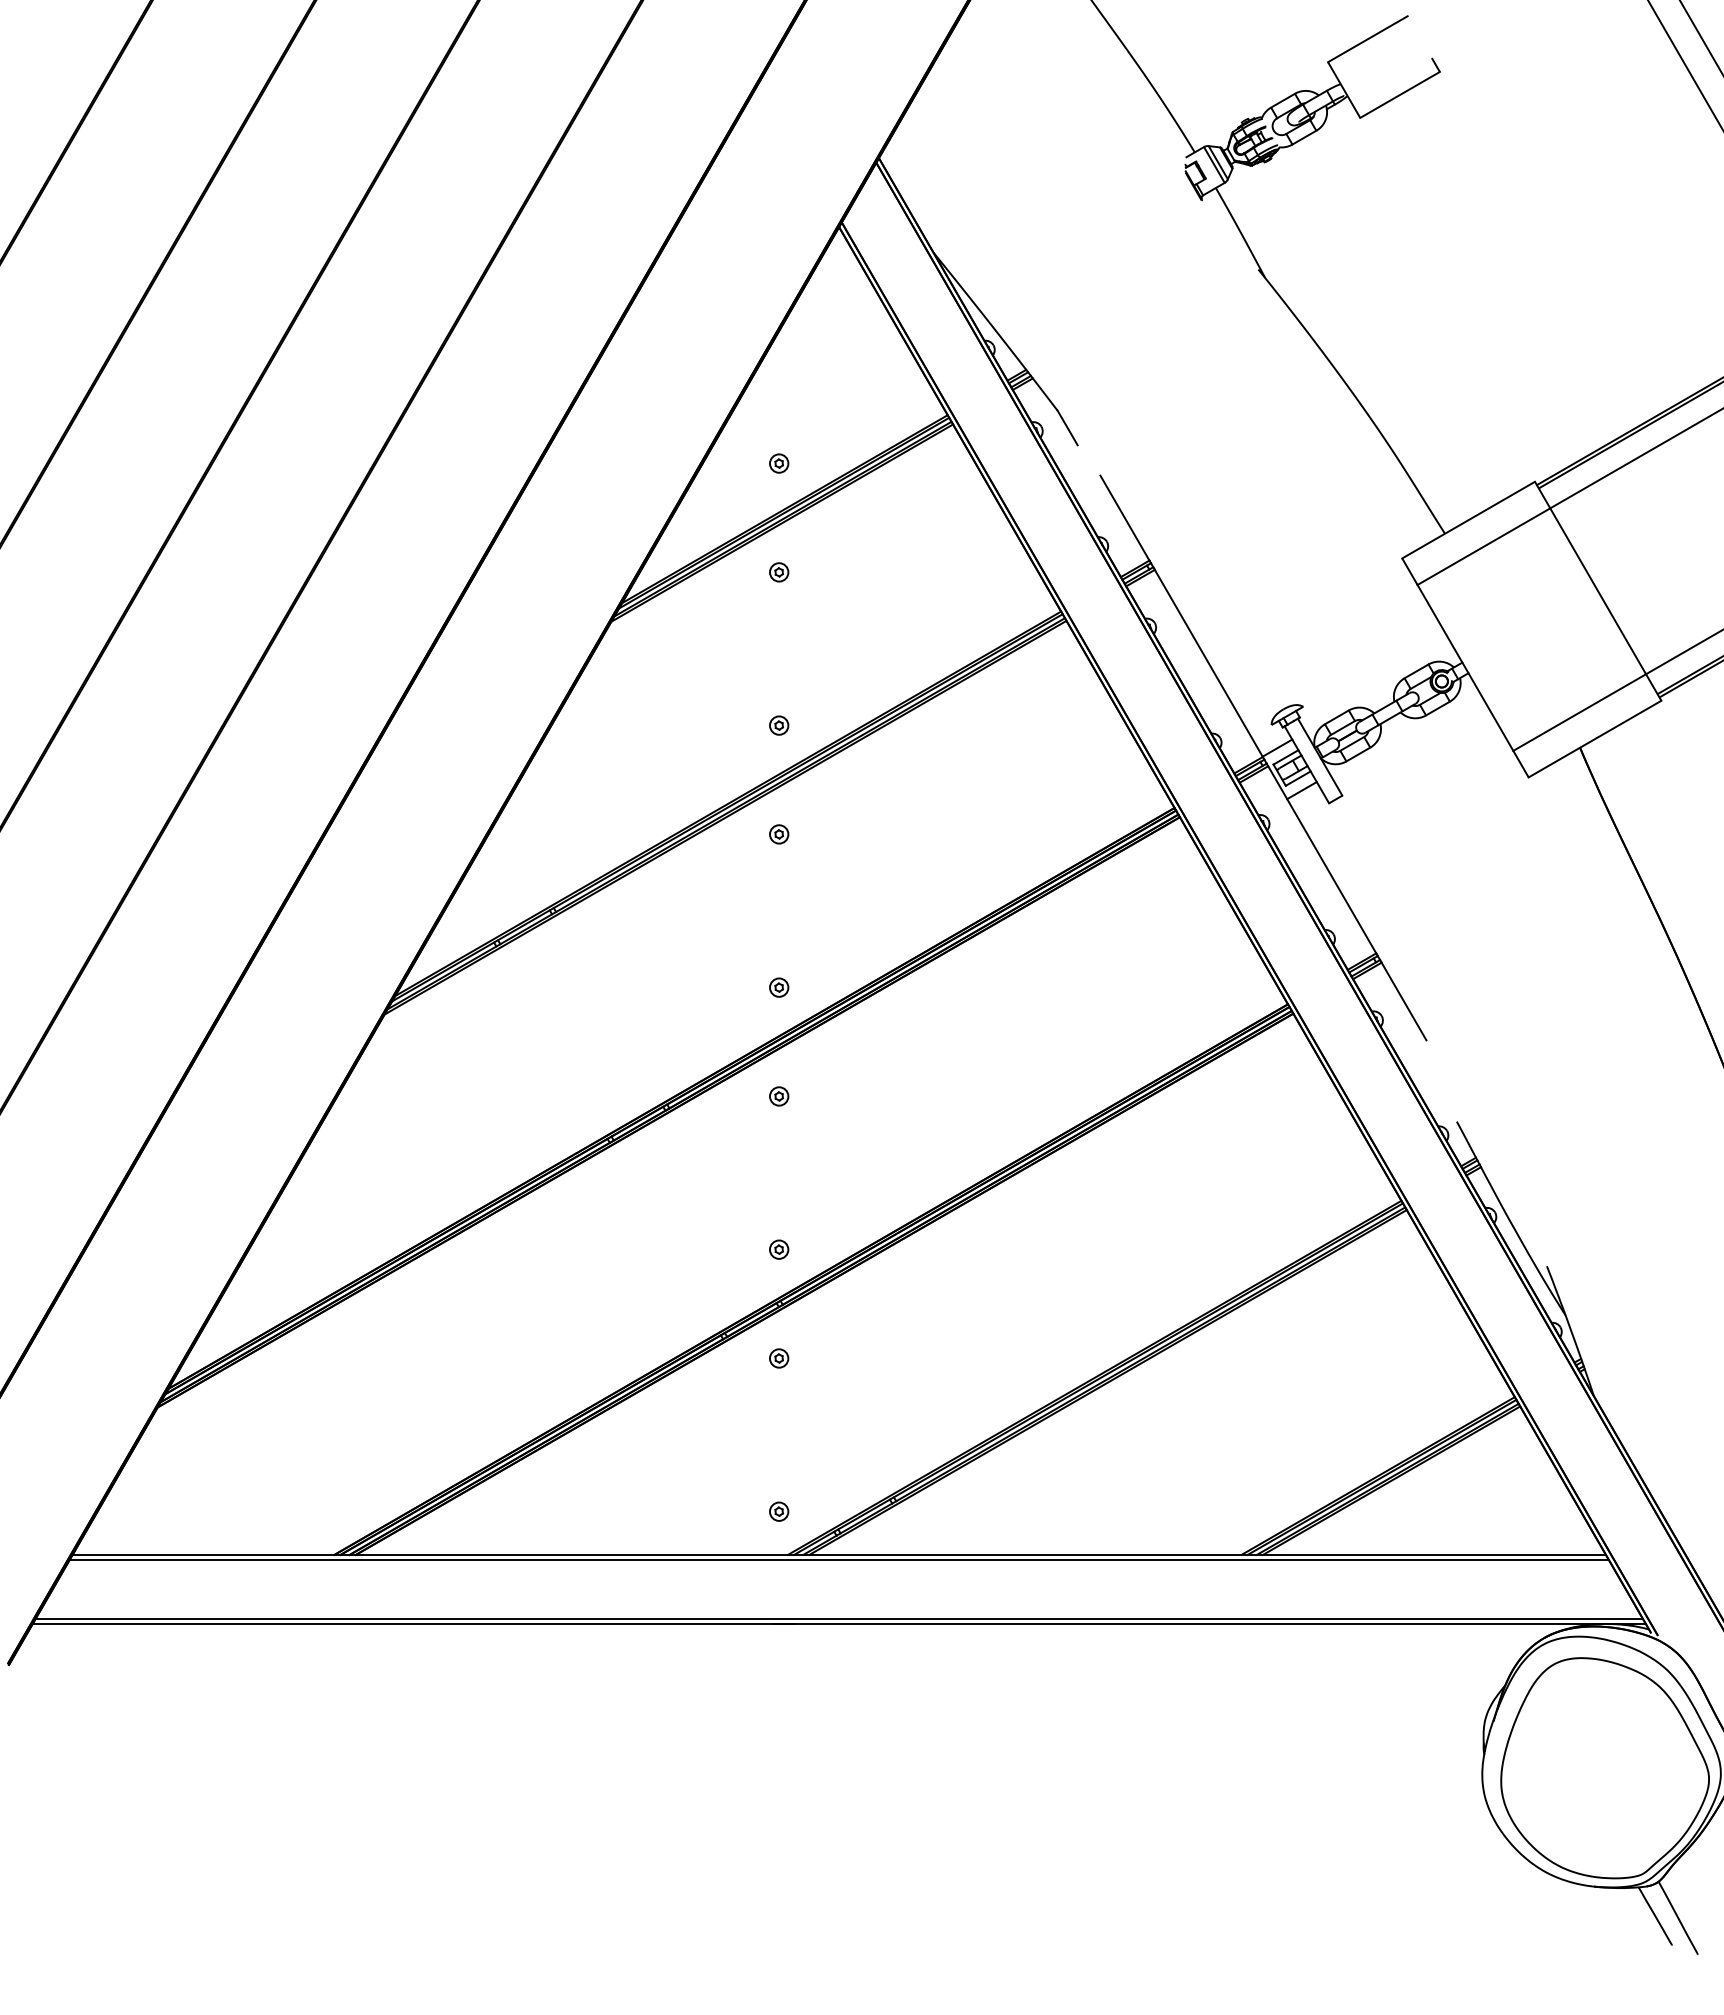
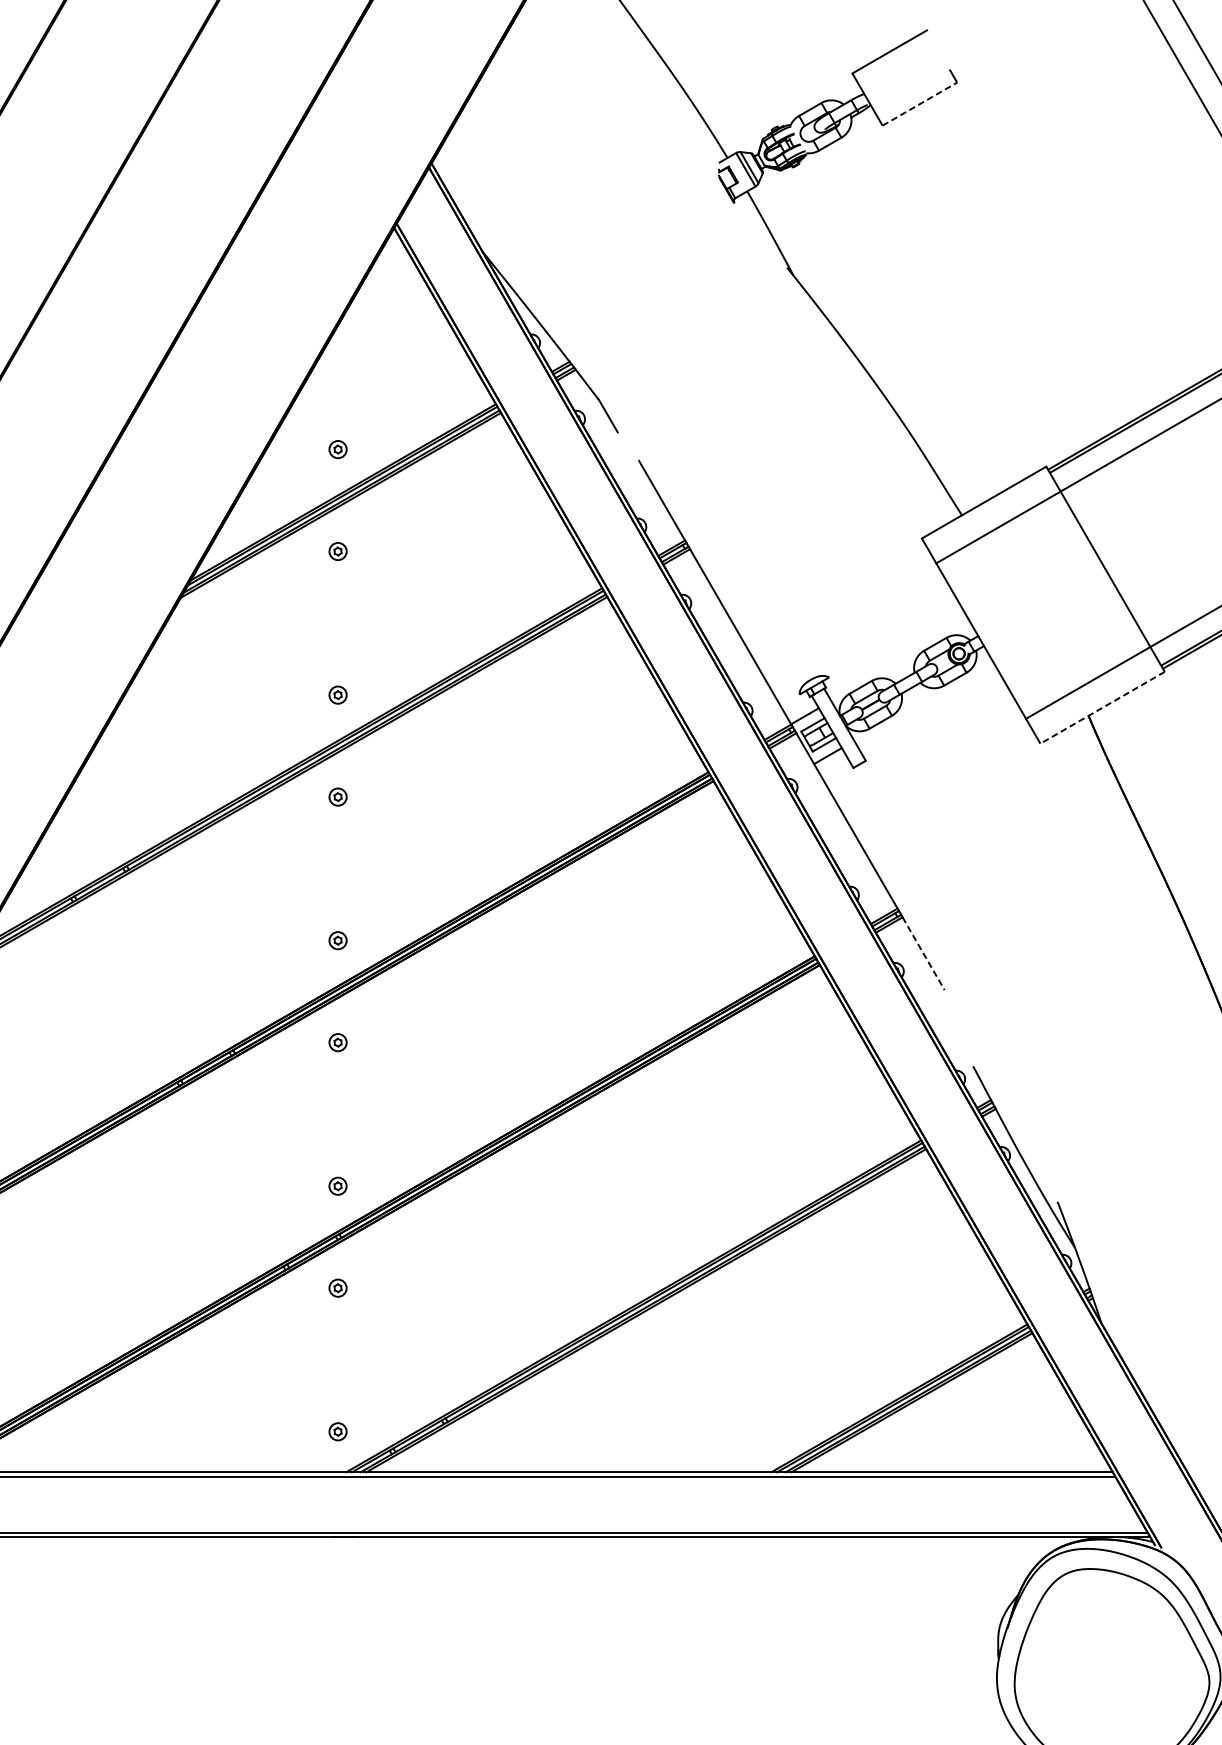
line: (1400, 94) -> (920, 103), solid -> dashed
line: (1595, 739) -> (1103, 708), solid -> dashed
line: (1404, 1001) -> (924, 953), solid -> dashed

